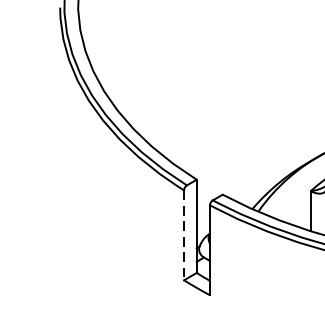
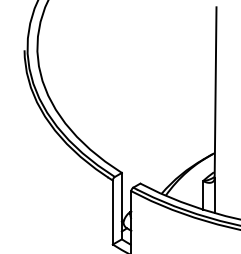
line: (183, 236) -> (112, 213), dashed -> solid

